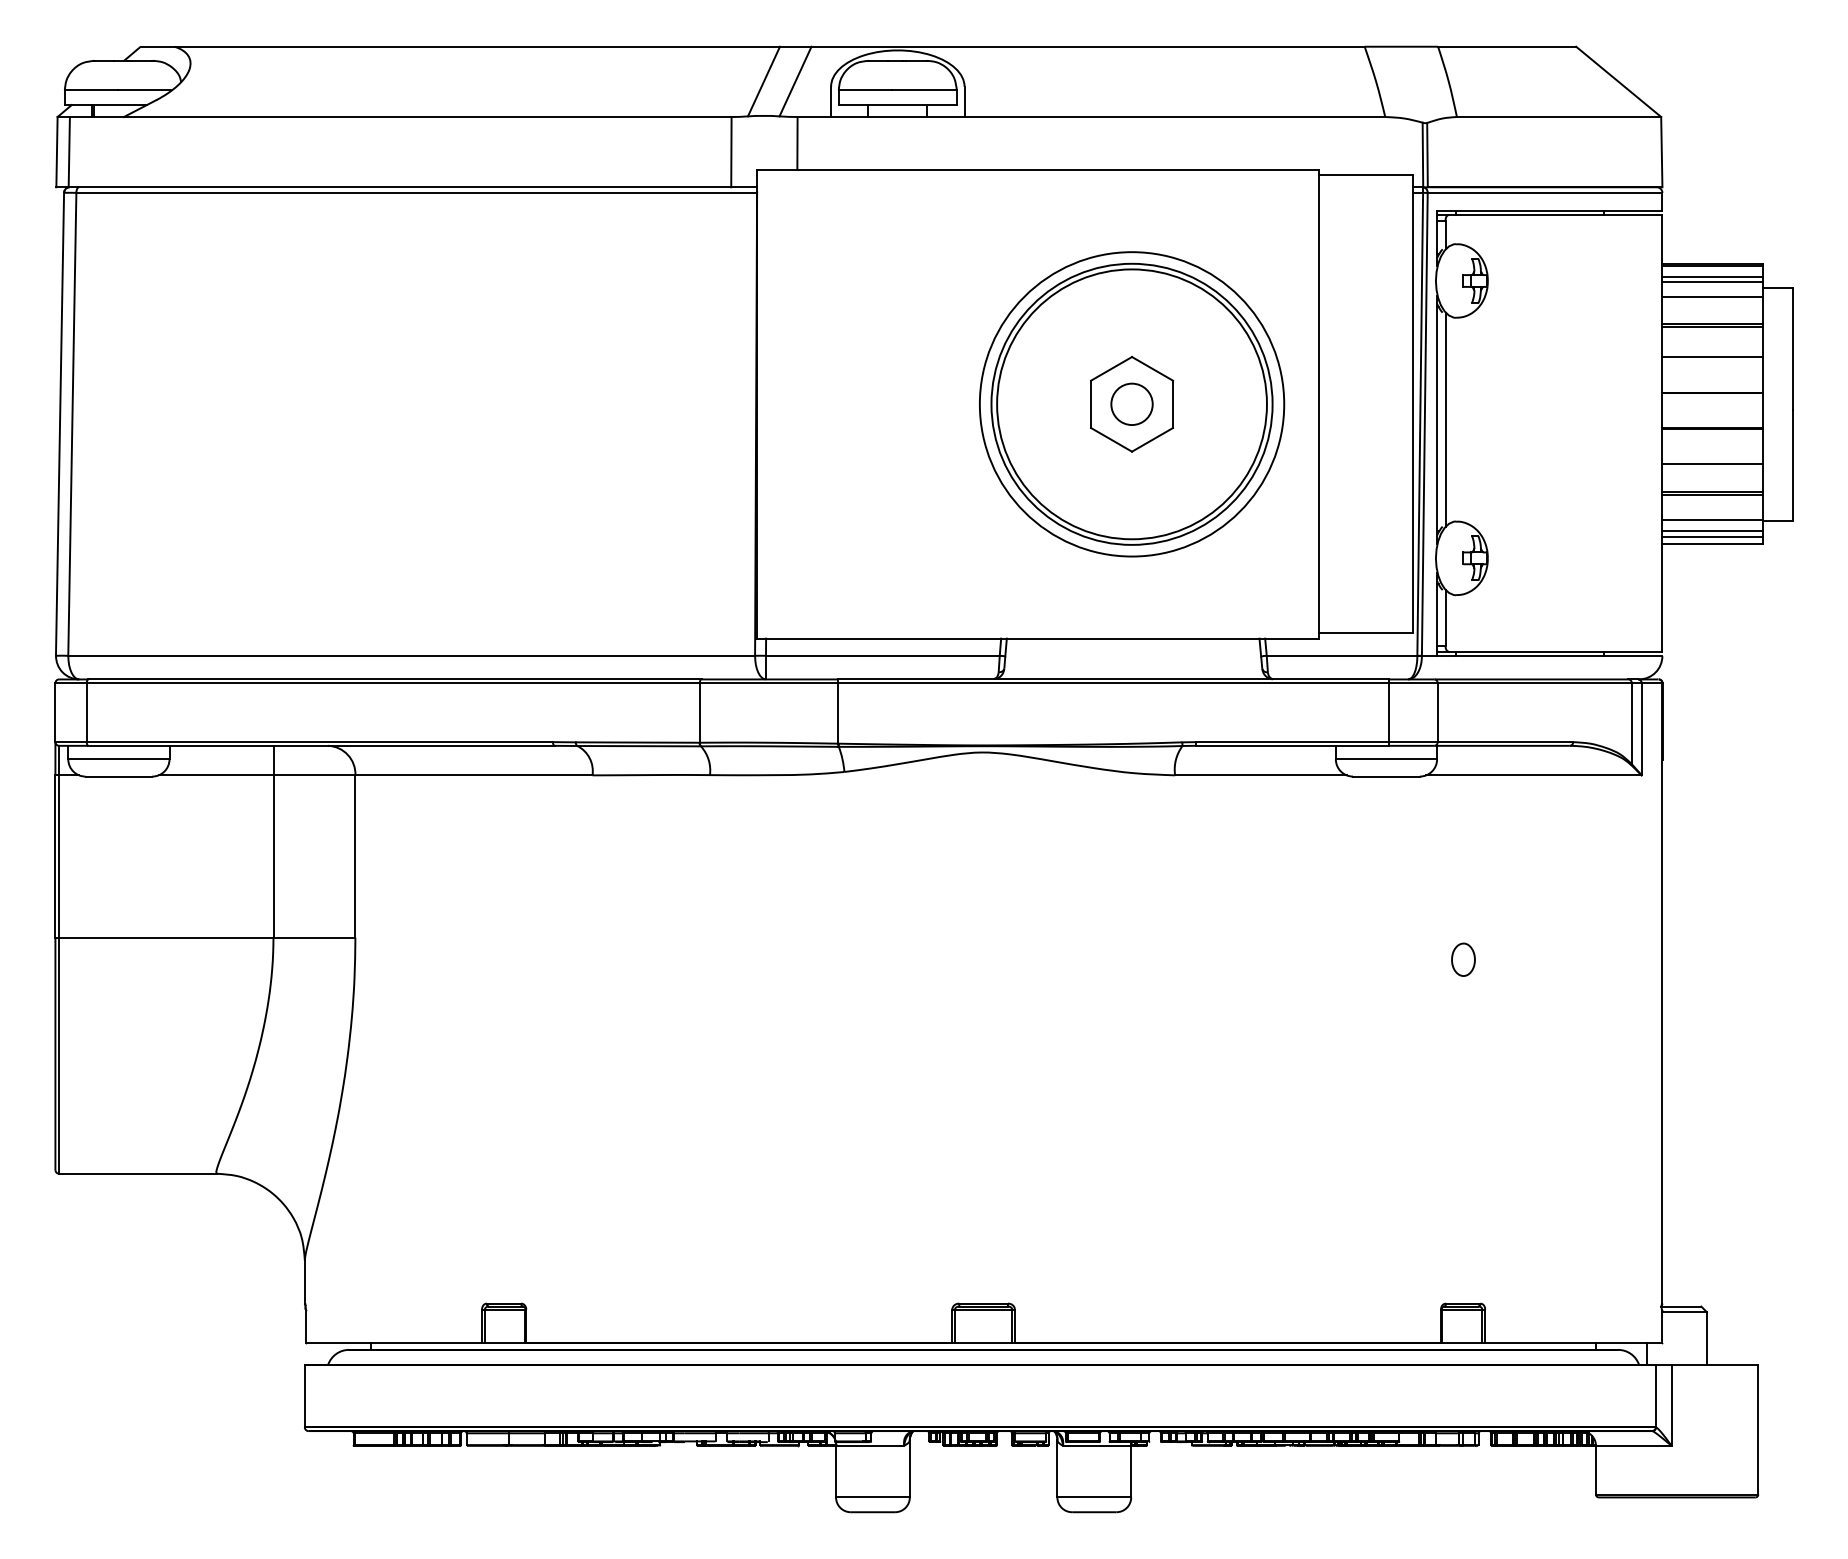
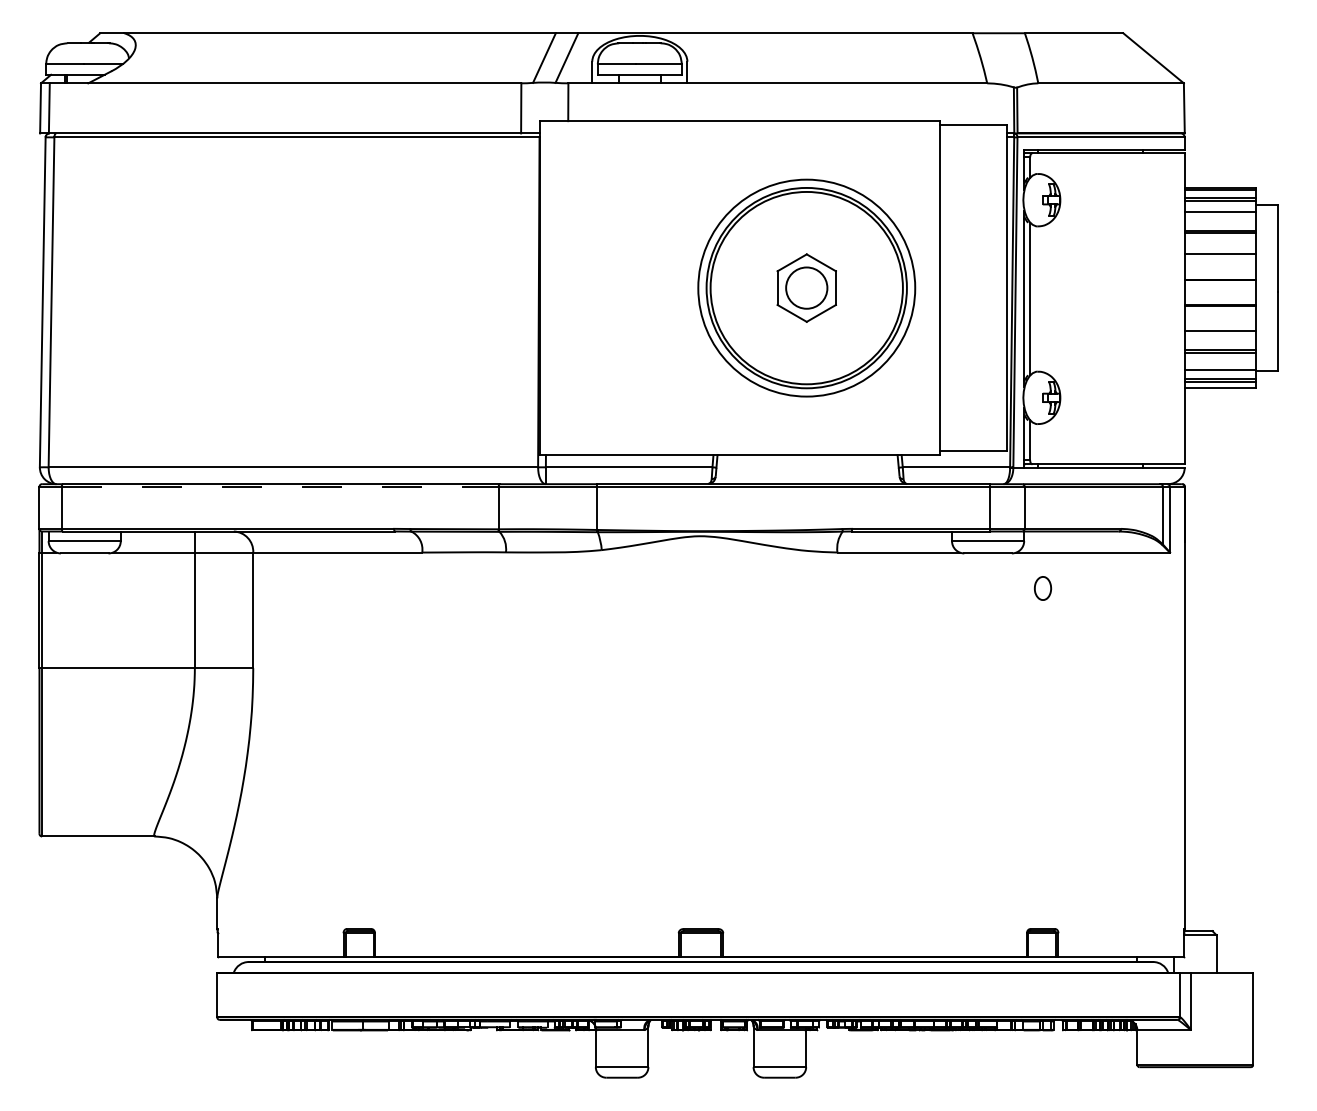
circle: (1131, 404) -> (806, 288), size x1.4
line: (393, 683) -> (280, 487), solid -> dashed
part: (1463, 959) -> (1043, 588), moved

